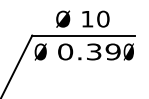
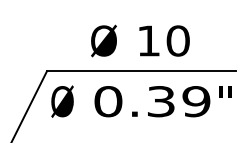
text: (128, 51) -> (224, 100), Ø -> "

